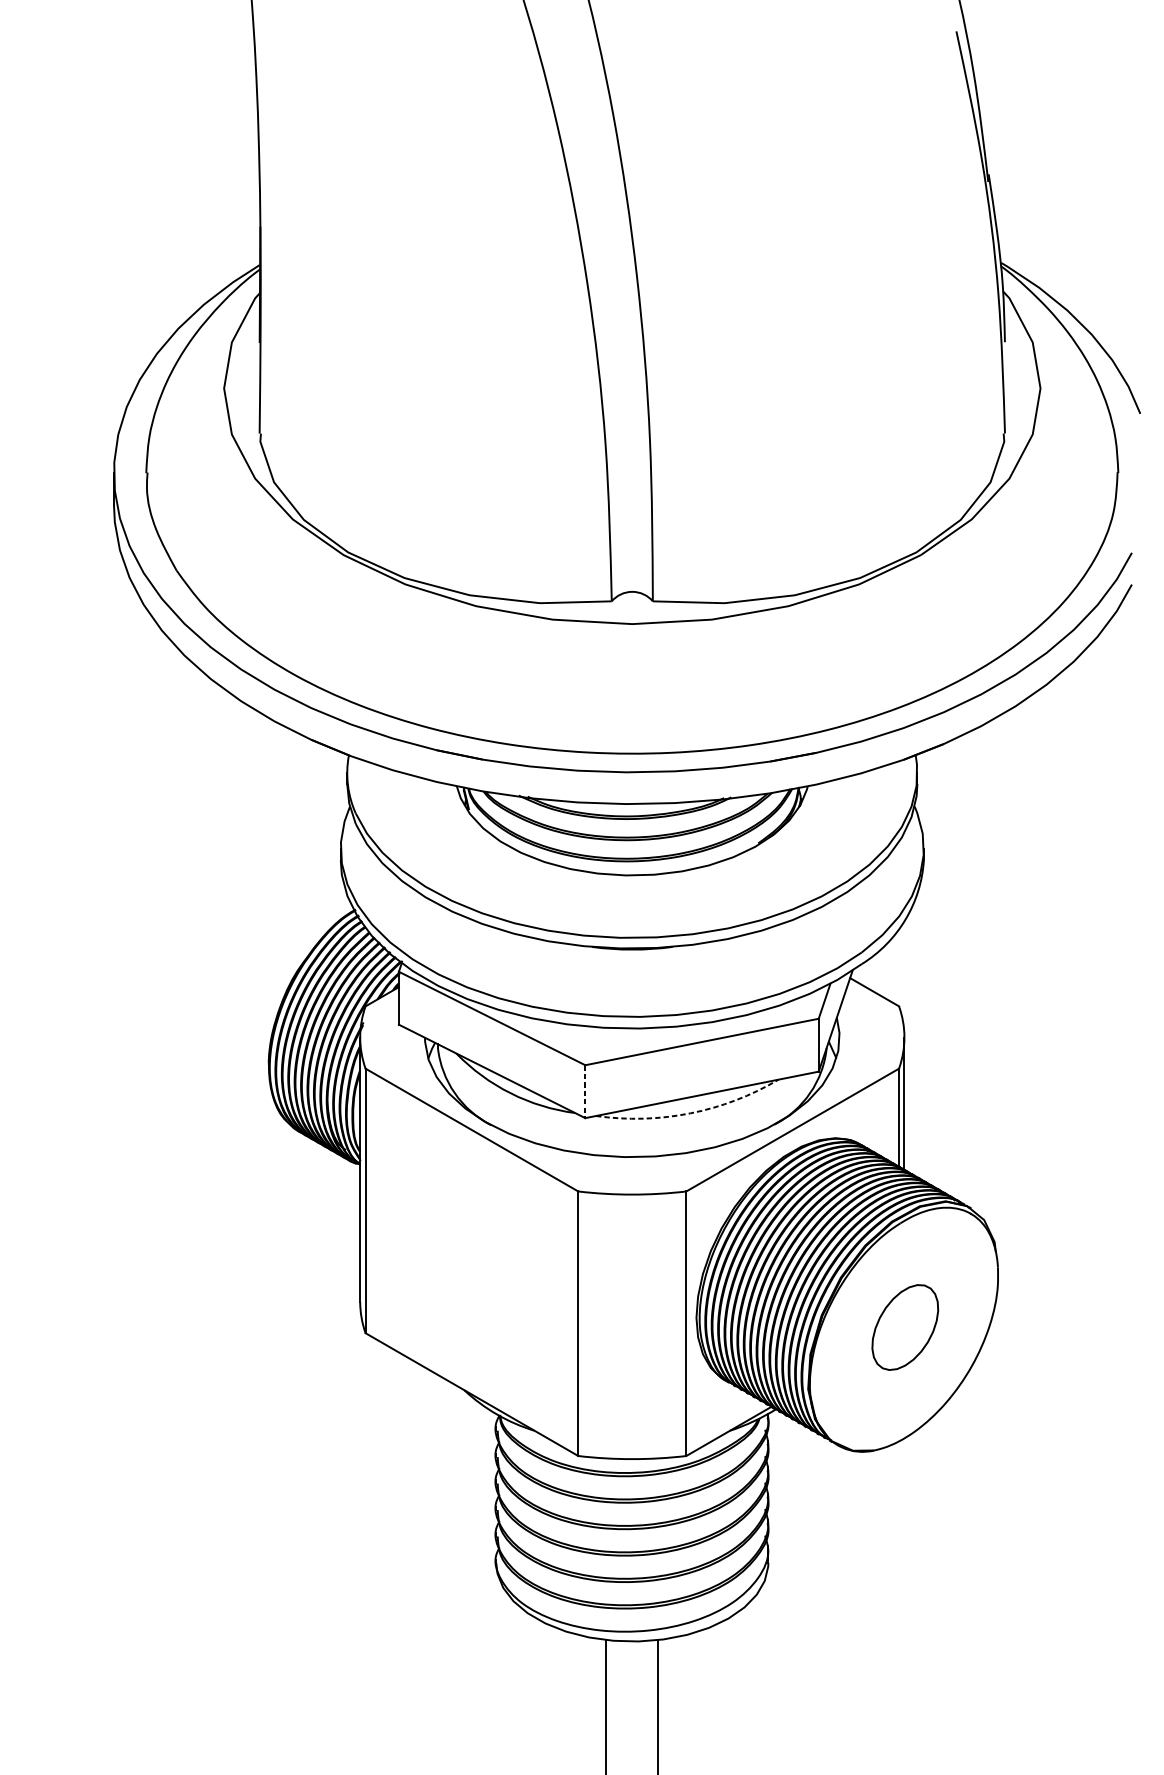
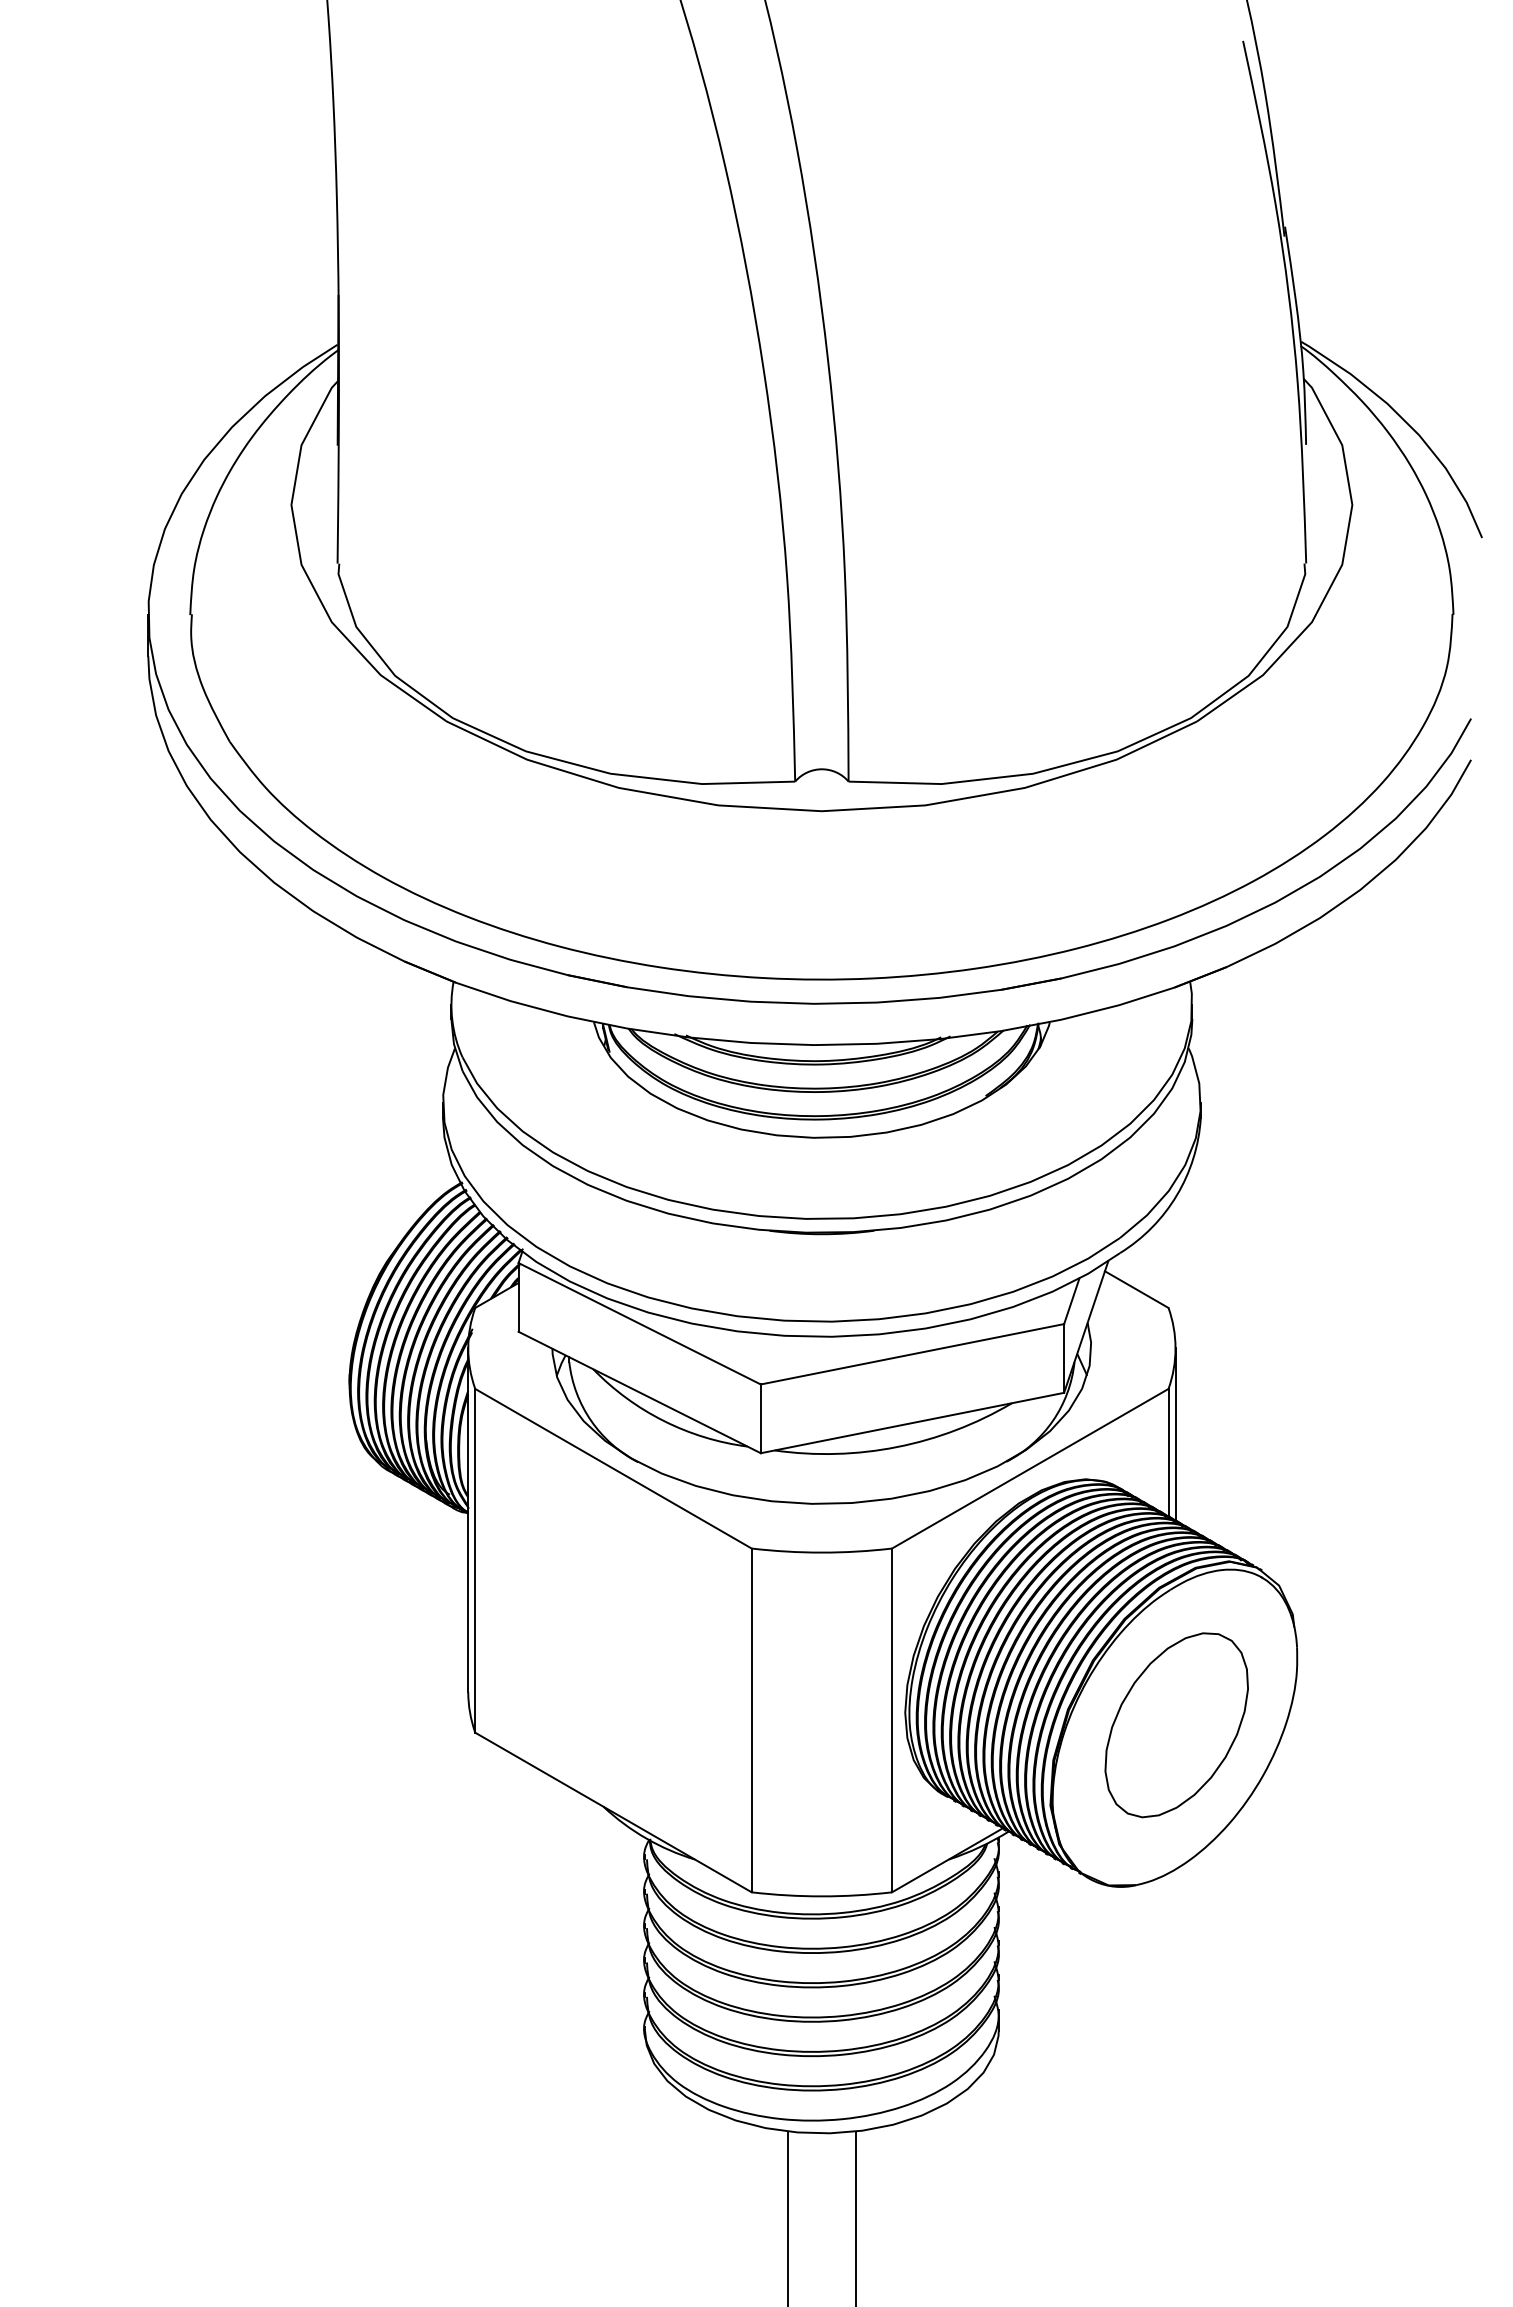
line: (585, 1092) -> (760, 1419), dashed -> solid
arc: (690, 1113) -> (897, 1447), dashed -> solid
part: (905, 1327) -> (1176, 1725), size x1.67

